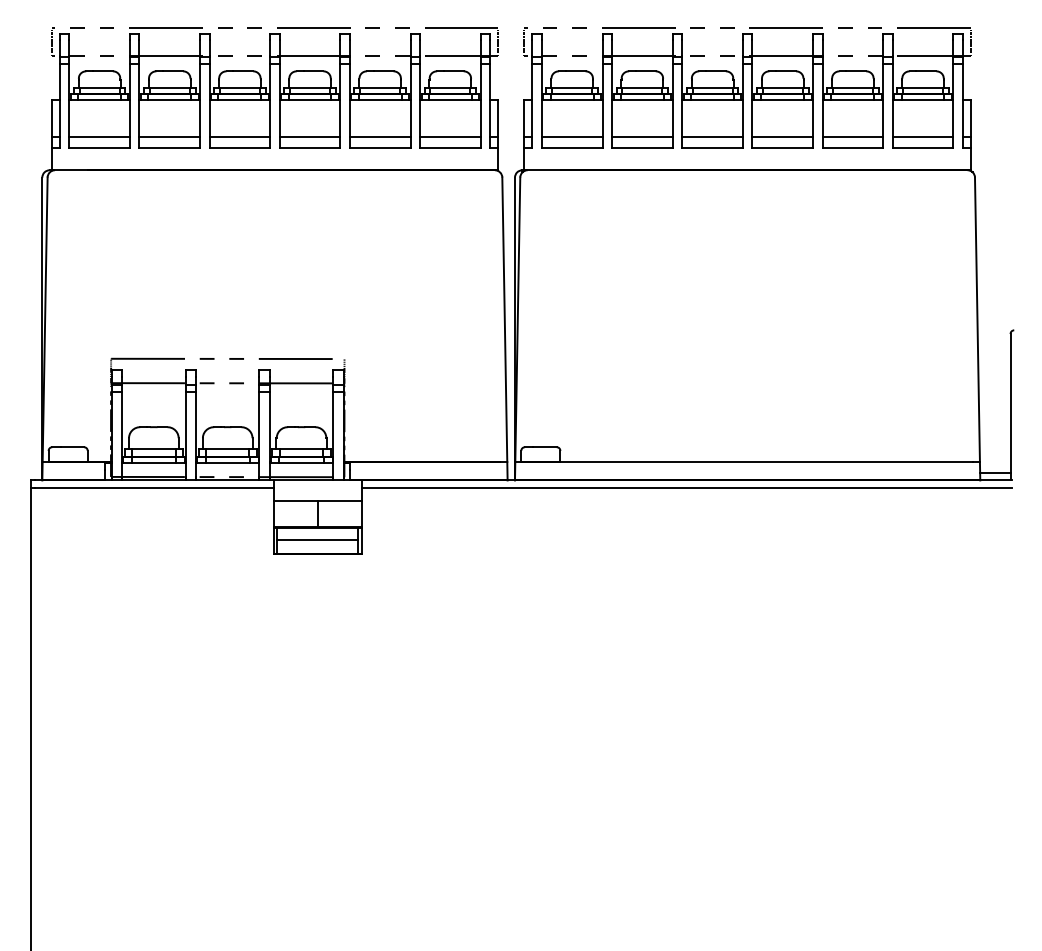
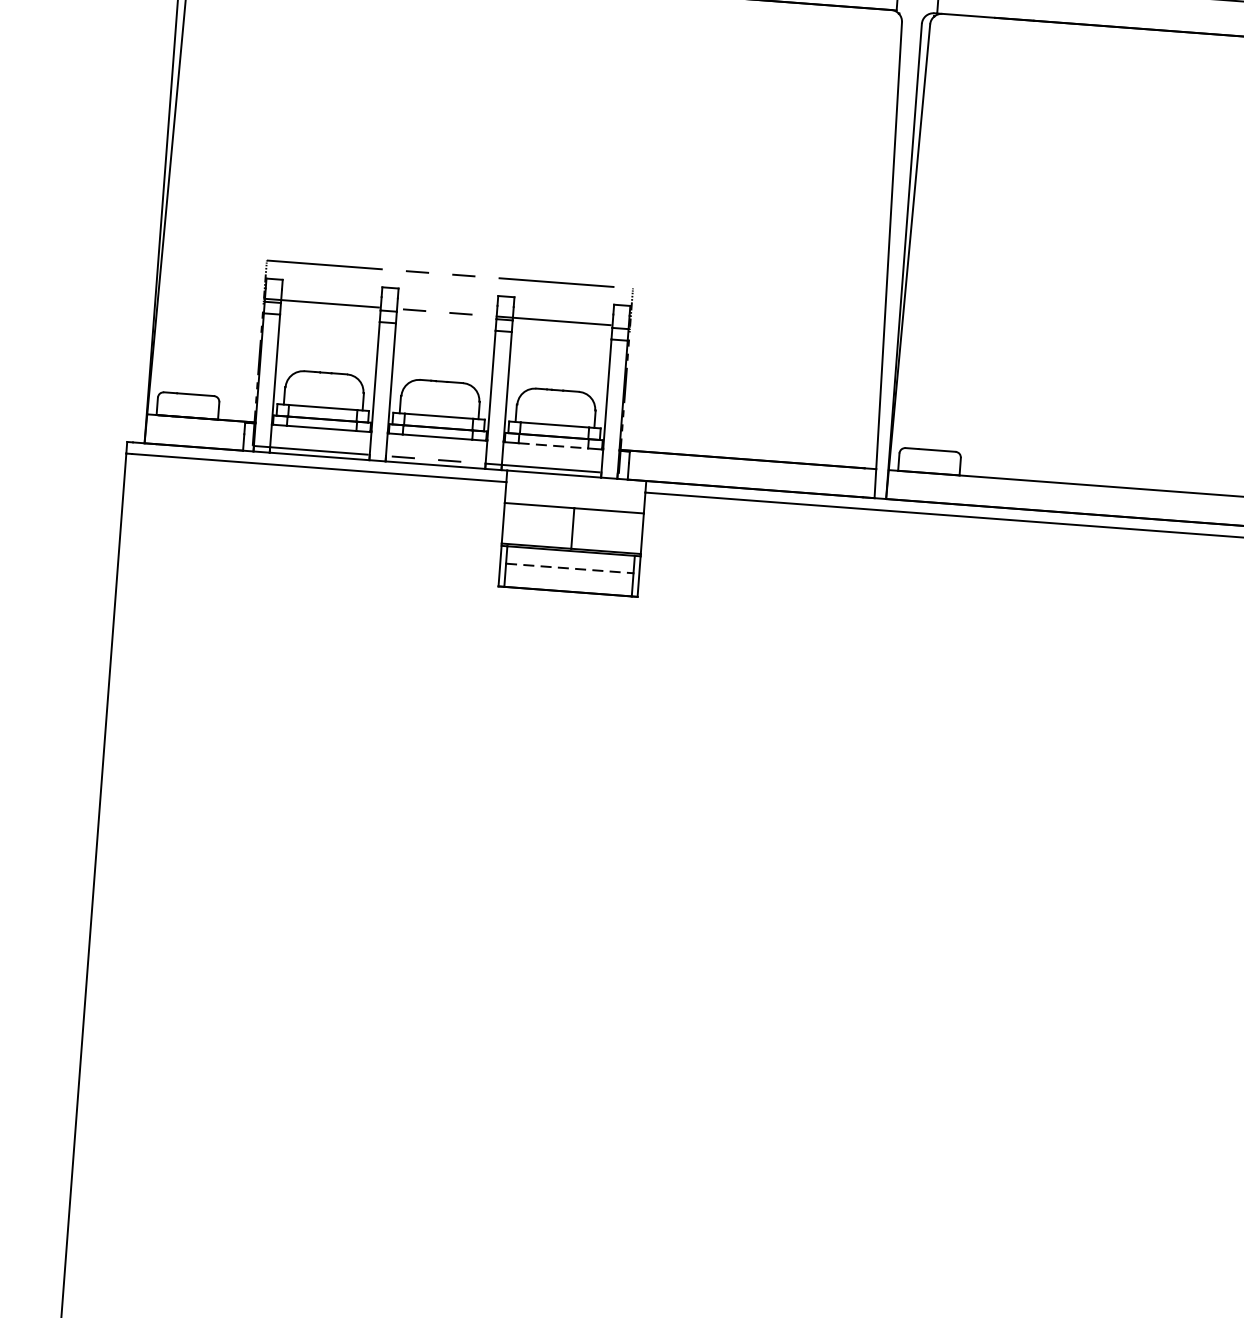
line: (302, 462) -> (554, 445), solid -> dashed
line: (317, 539) -> (569, 568), solid -> dashed

